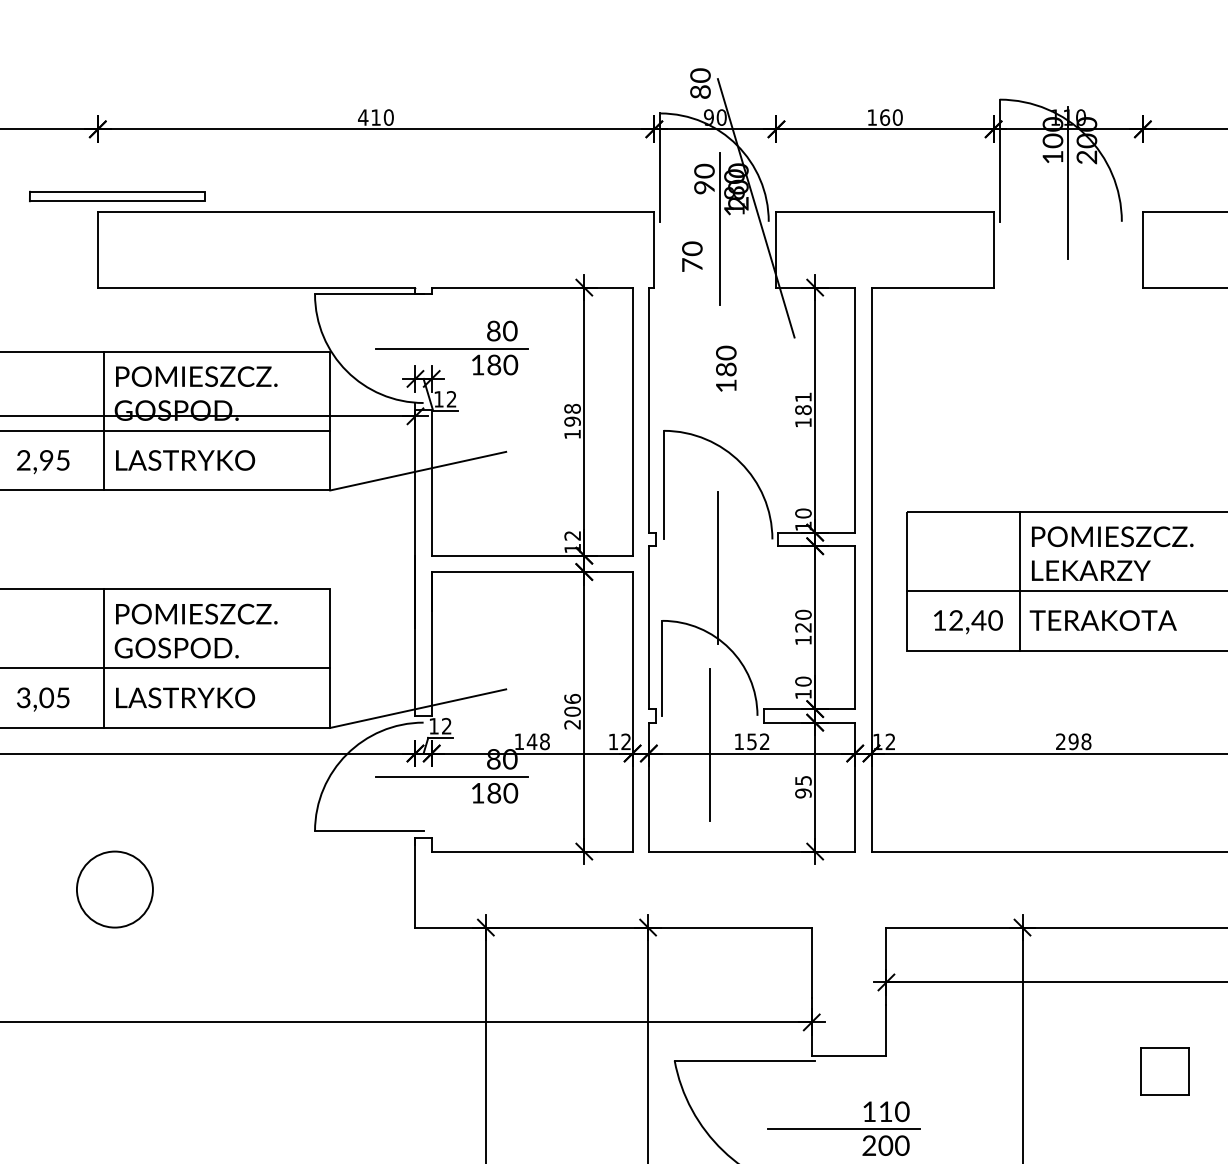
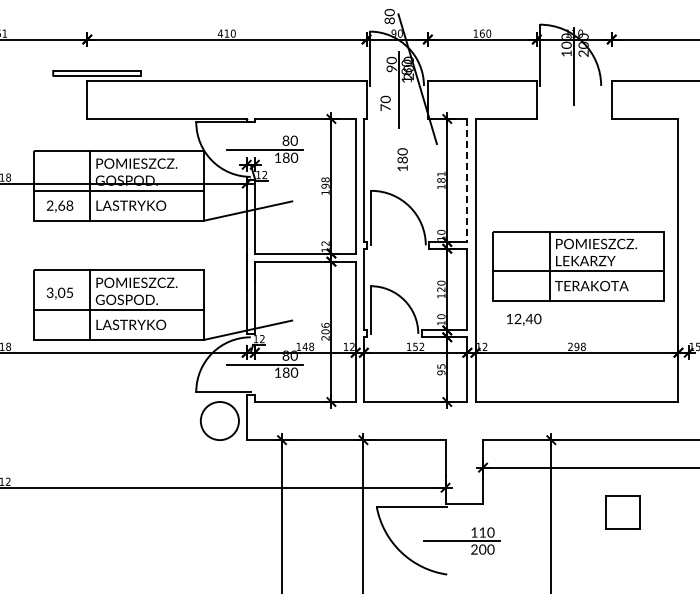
line: (855, 410) -> (467, 180), solid -> dashed
text: (54, 460) -> (65, 205), 2,95 -> 2,68
line: (717, 567) -> (398, 259), removed
text: (969, 621) -> (524, 319), moved
text: (42, 699) -> (59, 293), moved
line: (710, 744) -> (394, 348), removed
circle: (114, 888) -> (219, 420), moved
part: (1164, 1069) -> (622, 511), size x1.4

